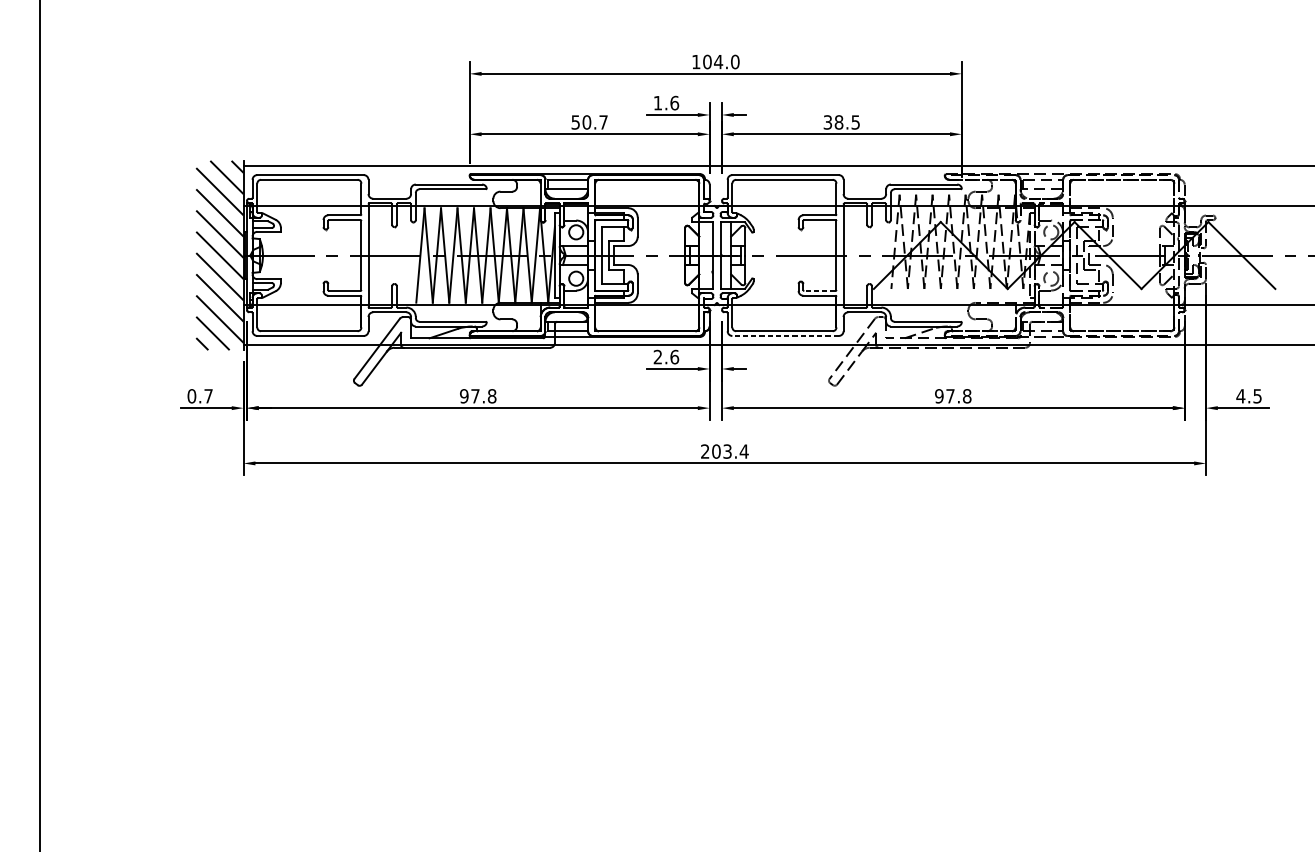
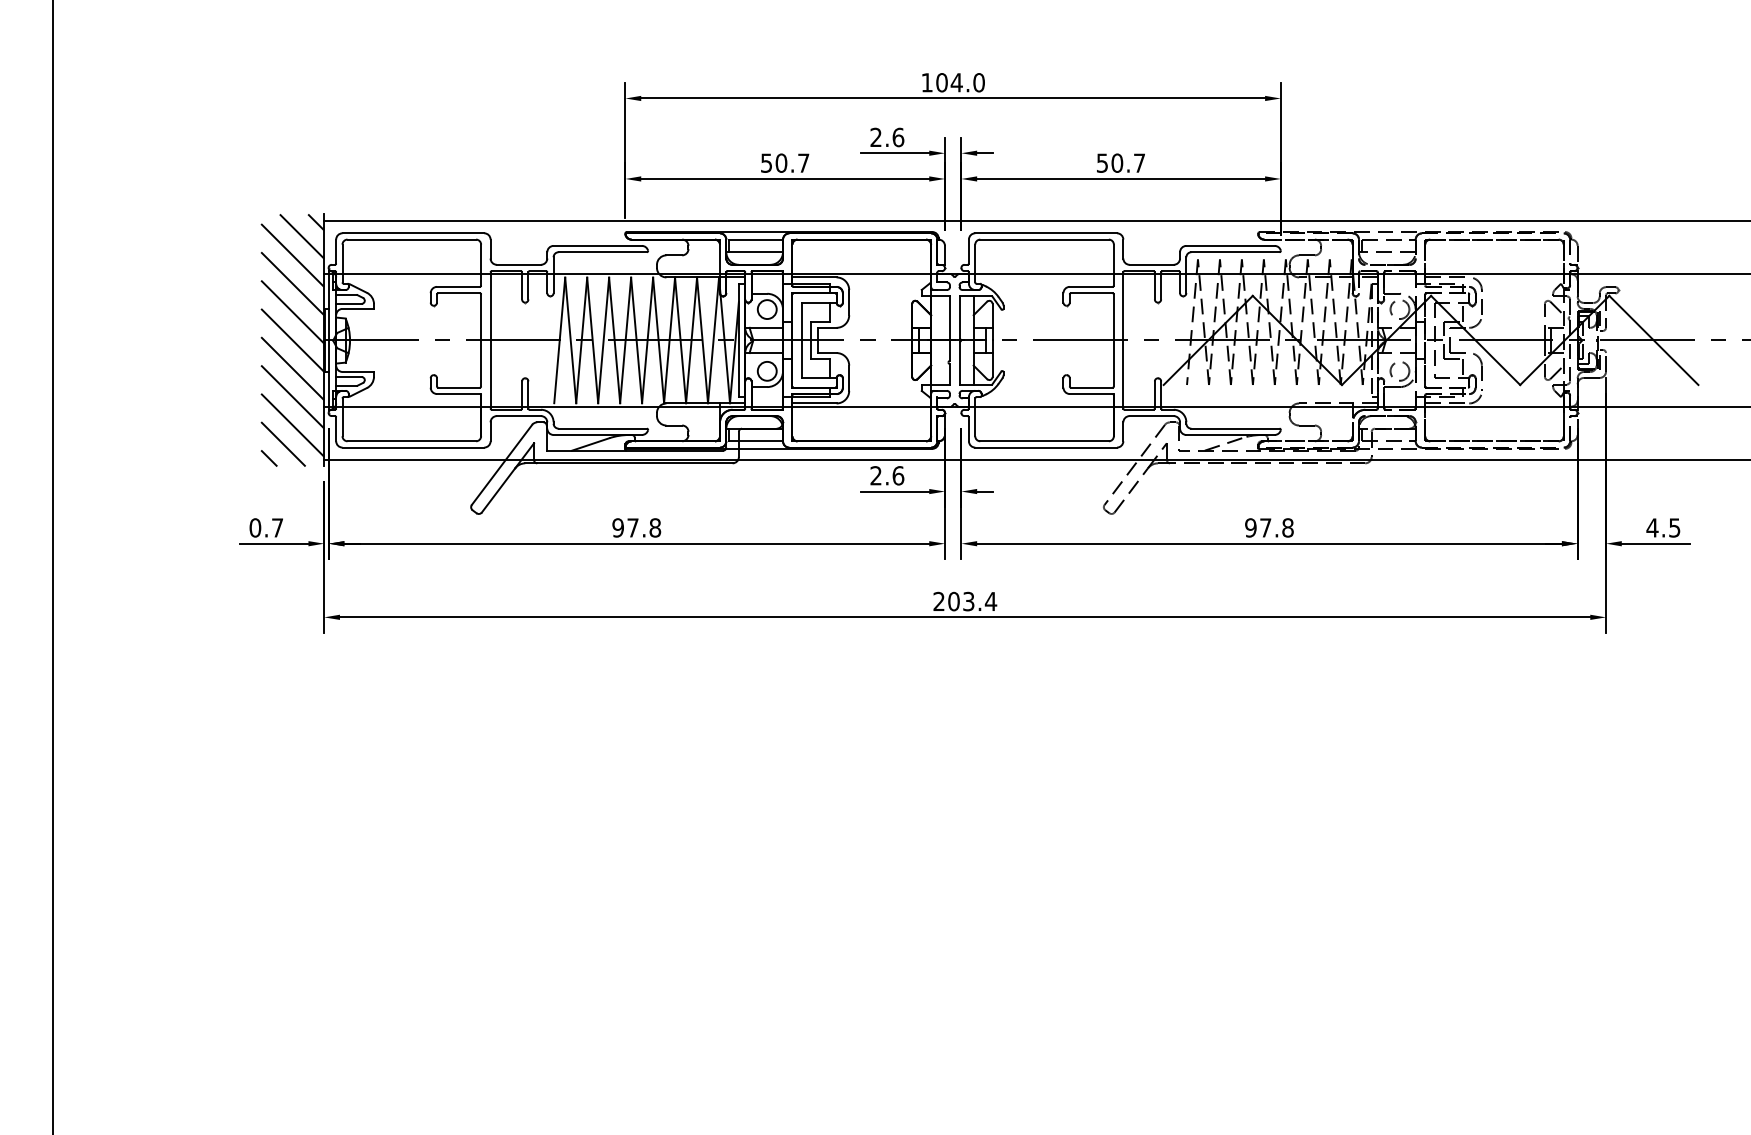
text: (657, 102) -> (875, 136), 1.6 -> 2.6
text: (841, 121) -> (1120, 162), 38.5 -> 50.7
line: (819, 290) -> (1091, 387), dashed -> solid
line: (785, 335) -> (1046, 447), dashed -> solid

